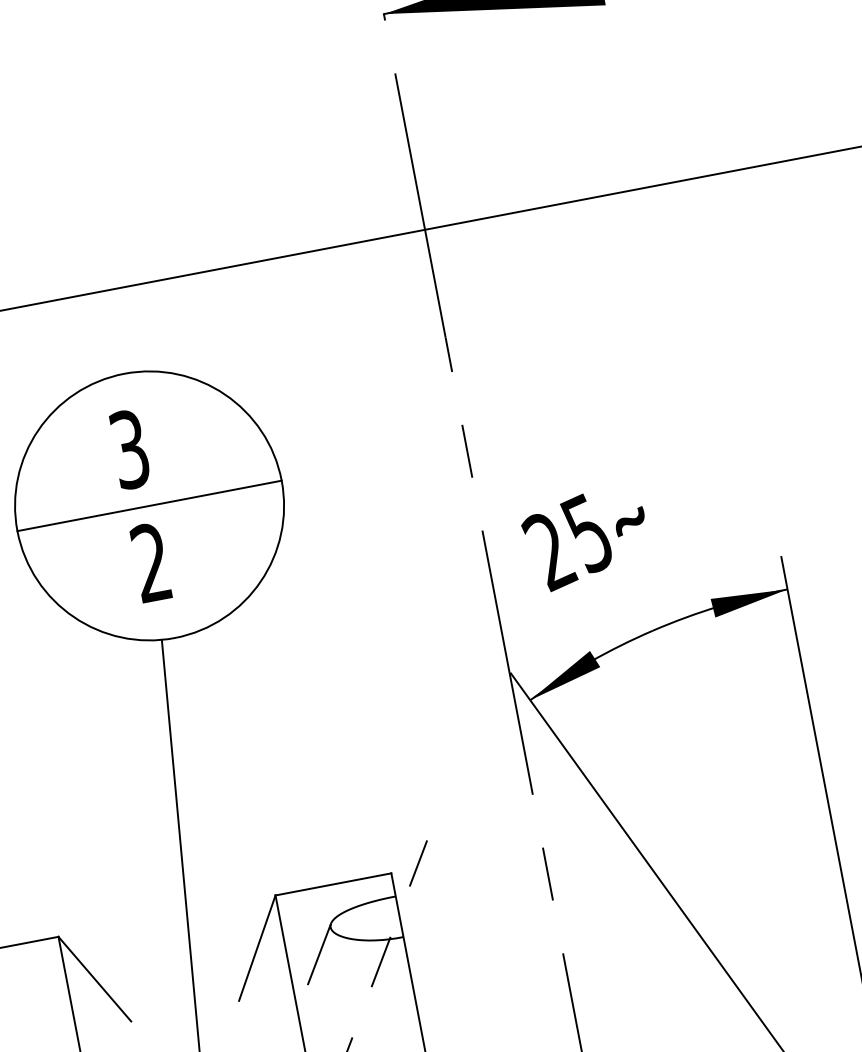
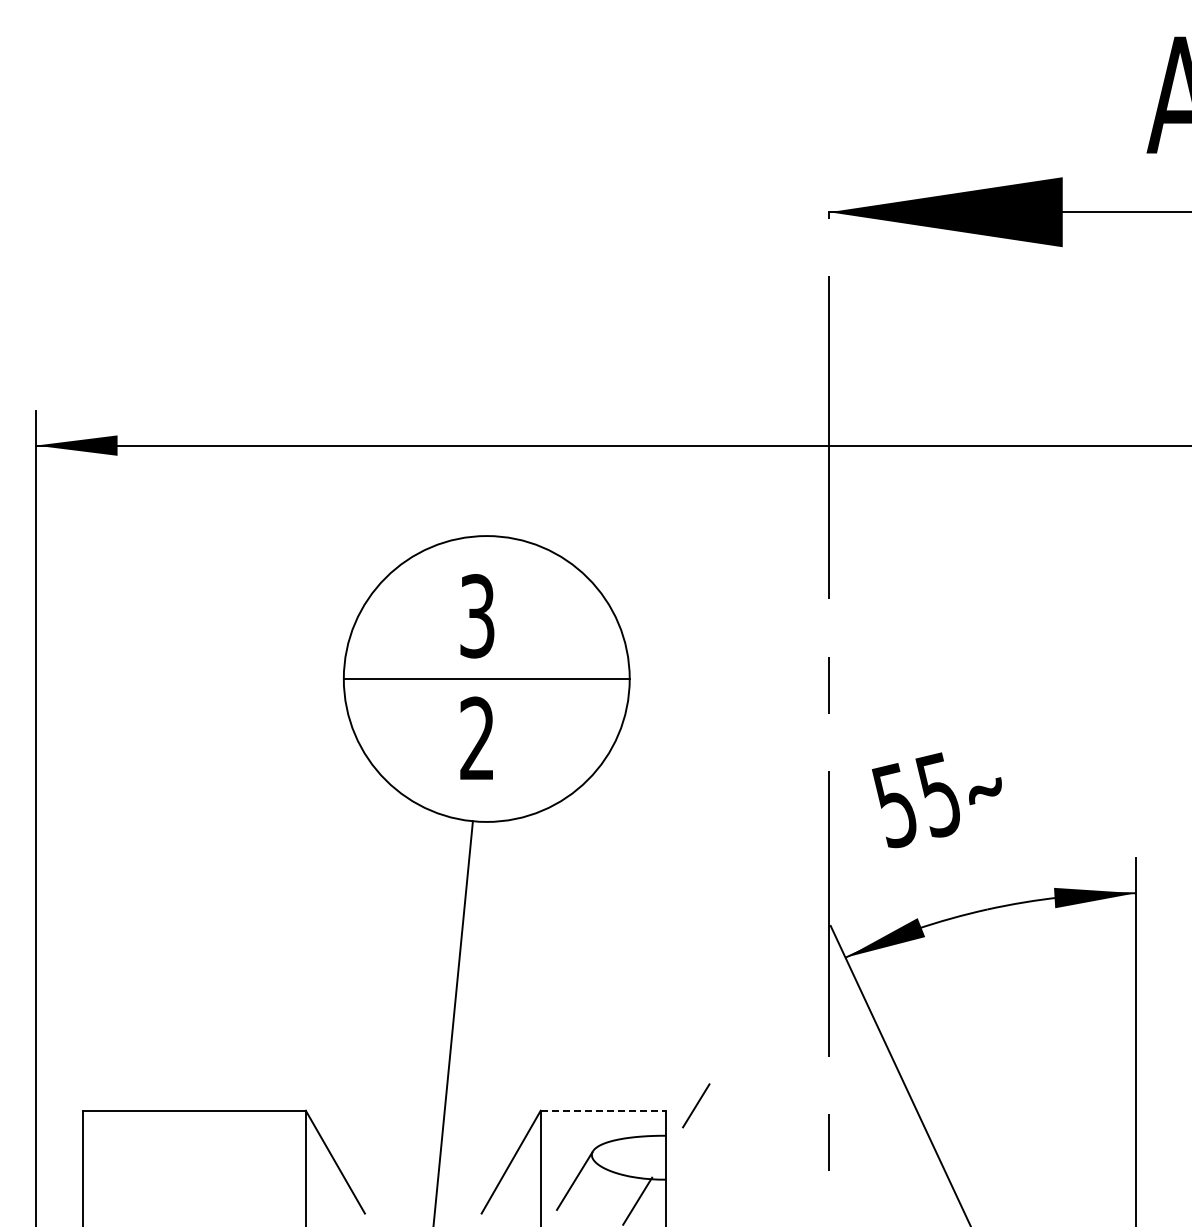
text: (549, 550) -> (895, 805), 25 -> 55
line: (333, 884) -> (603, 1110), solid -> dashed

